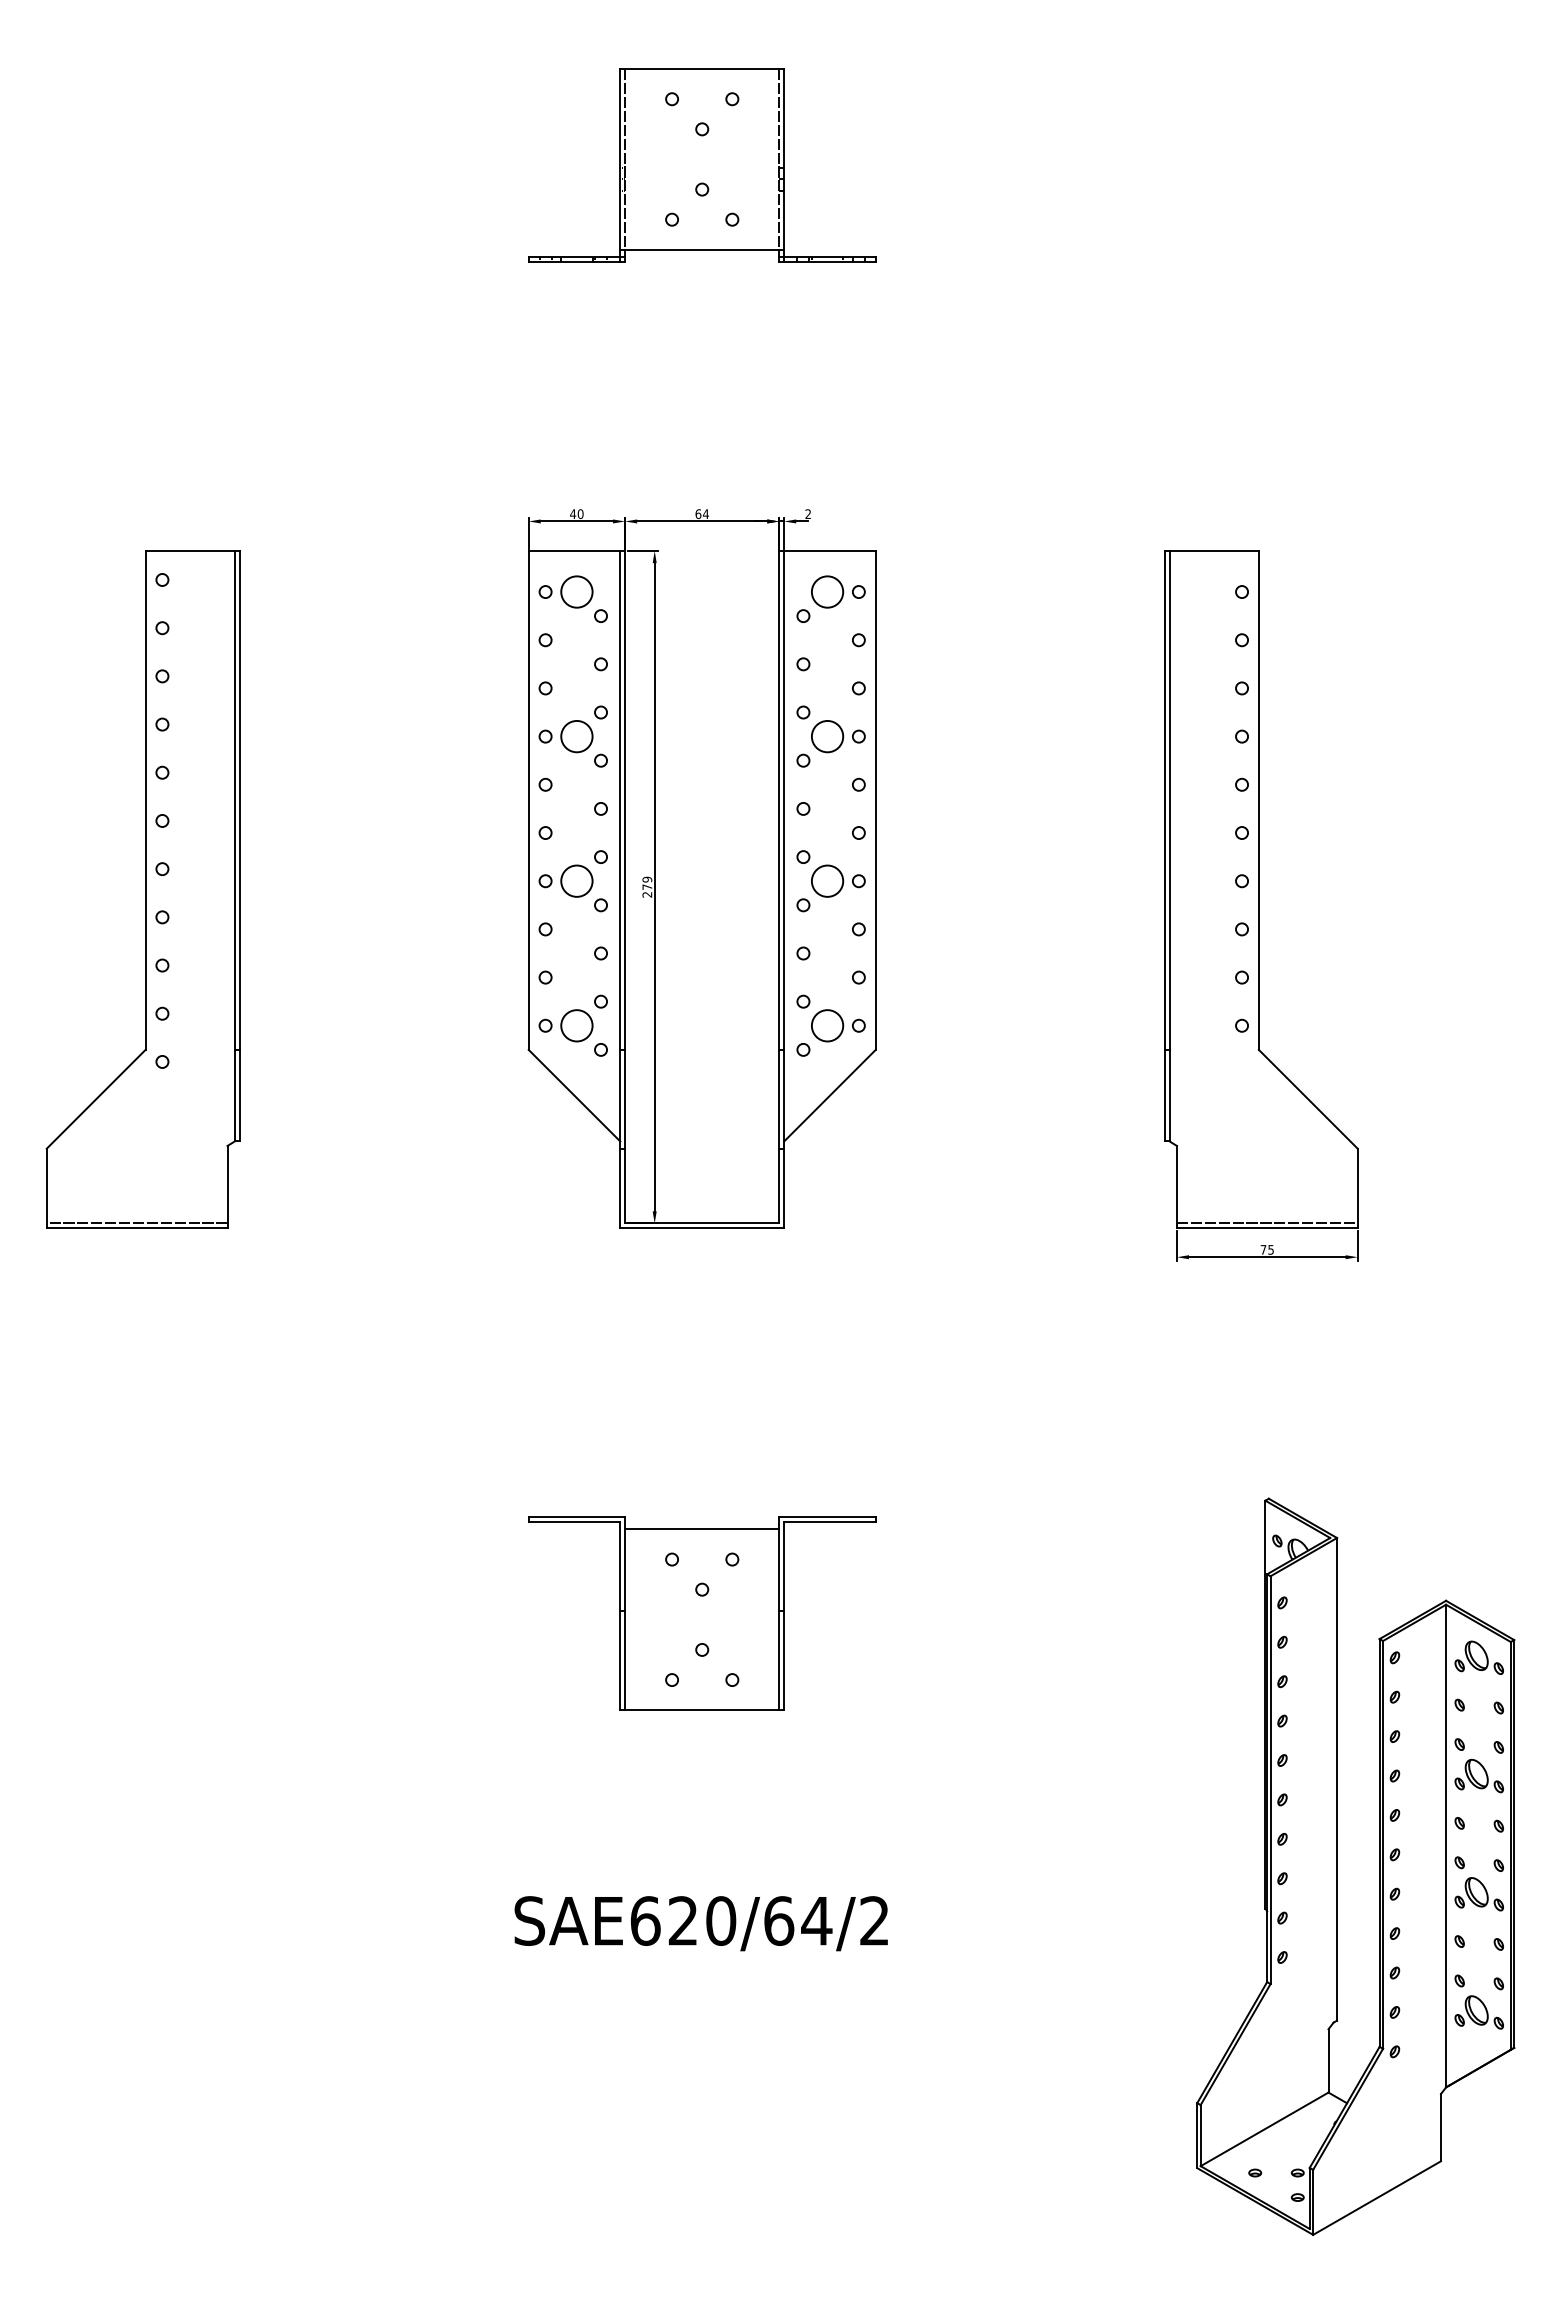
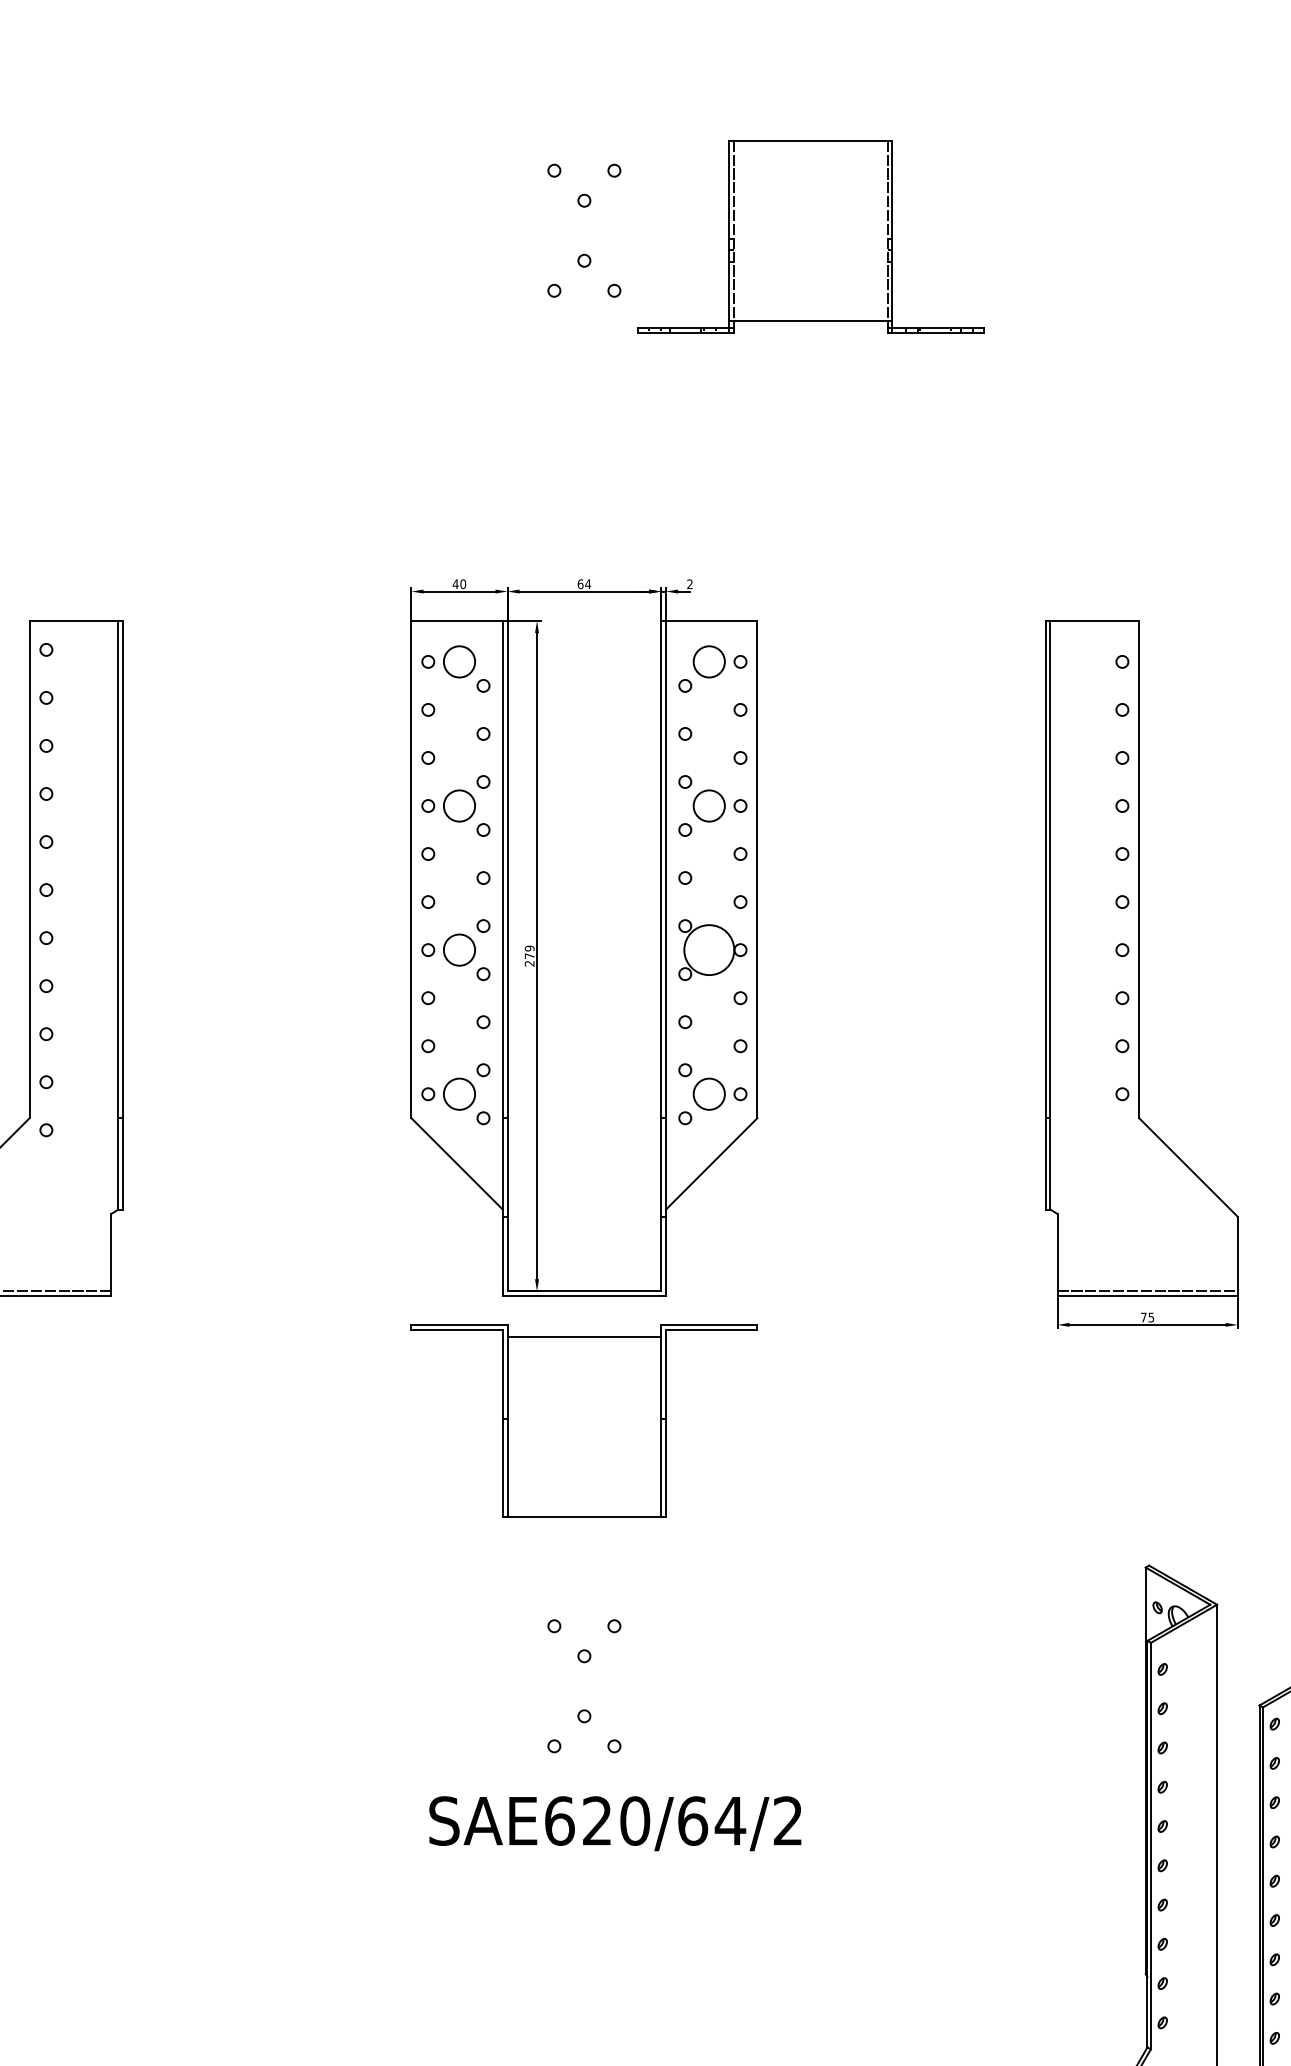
part: (702, 165) -> (810, 236), moved
circle: (827, 880) -> (709, 949), size x1.6
part: (702, 1613) -> (584, 1420), moved
text: (700, 1923) -> (614, 1823), moved

